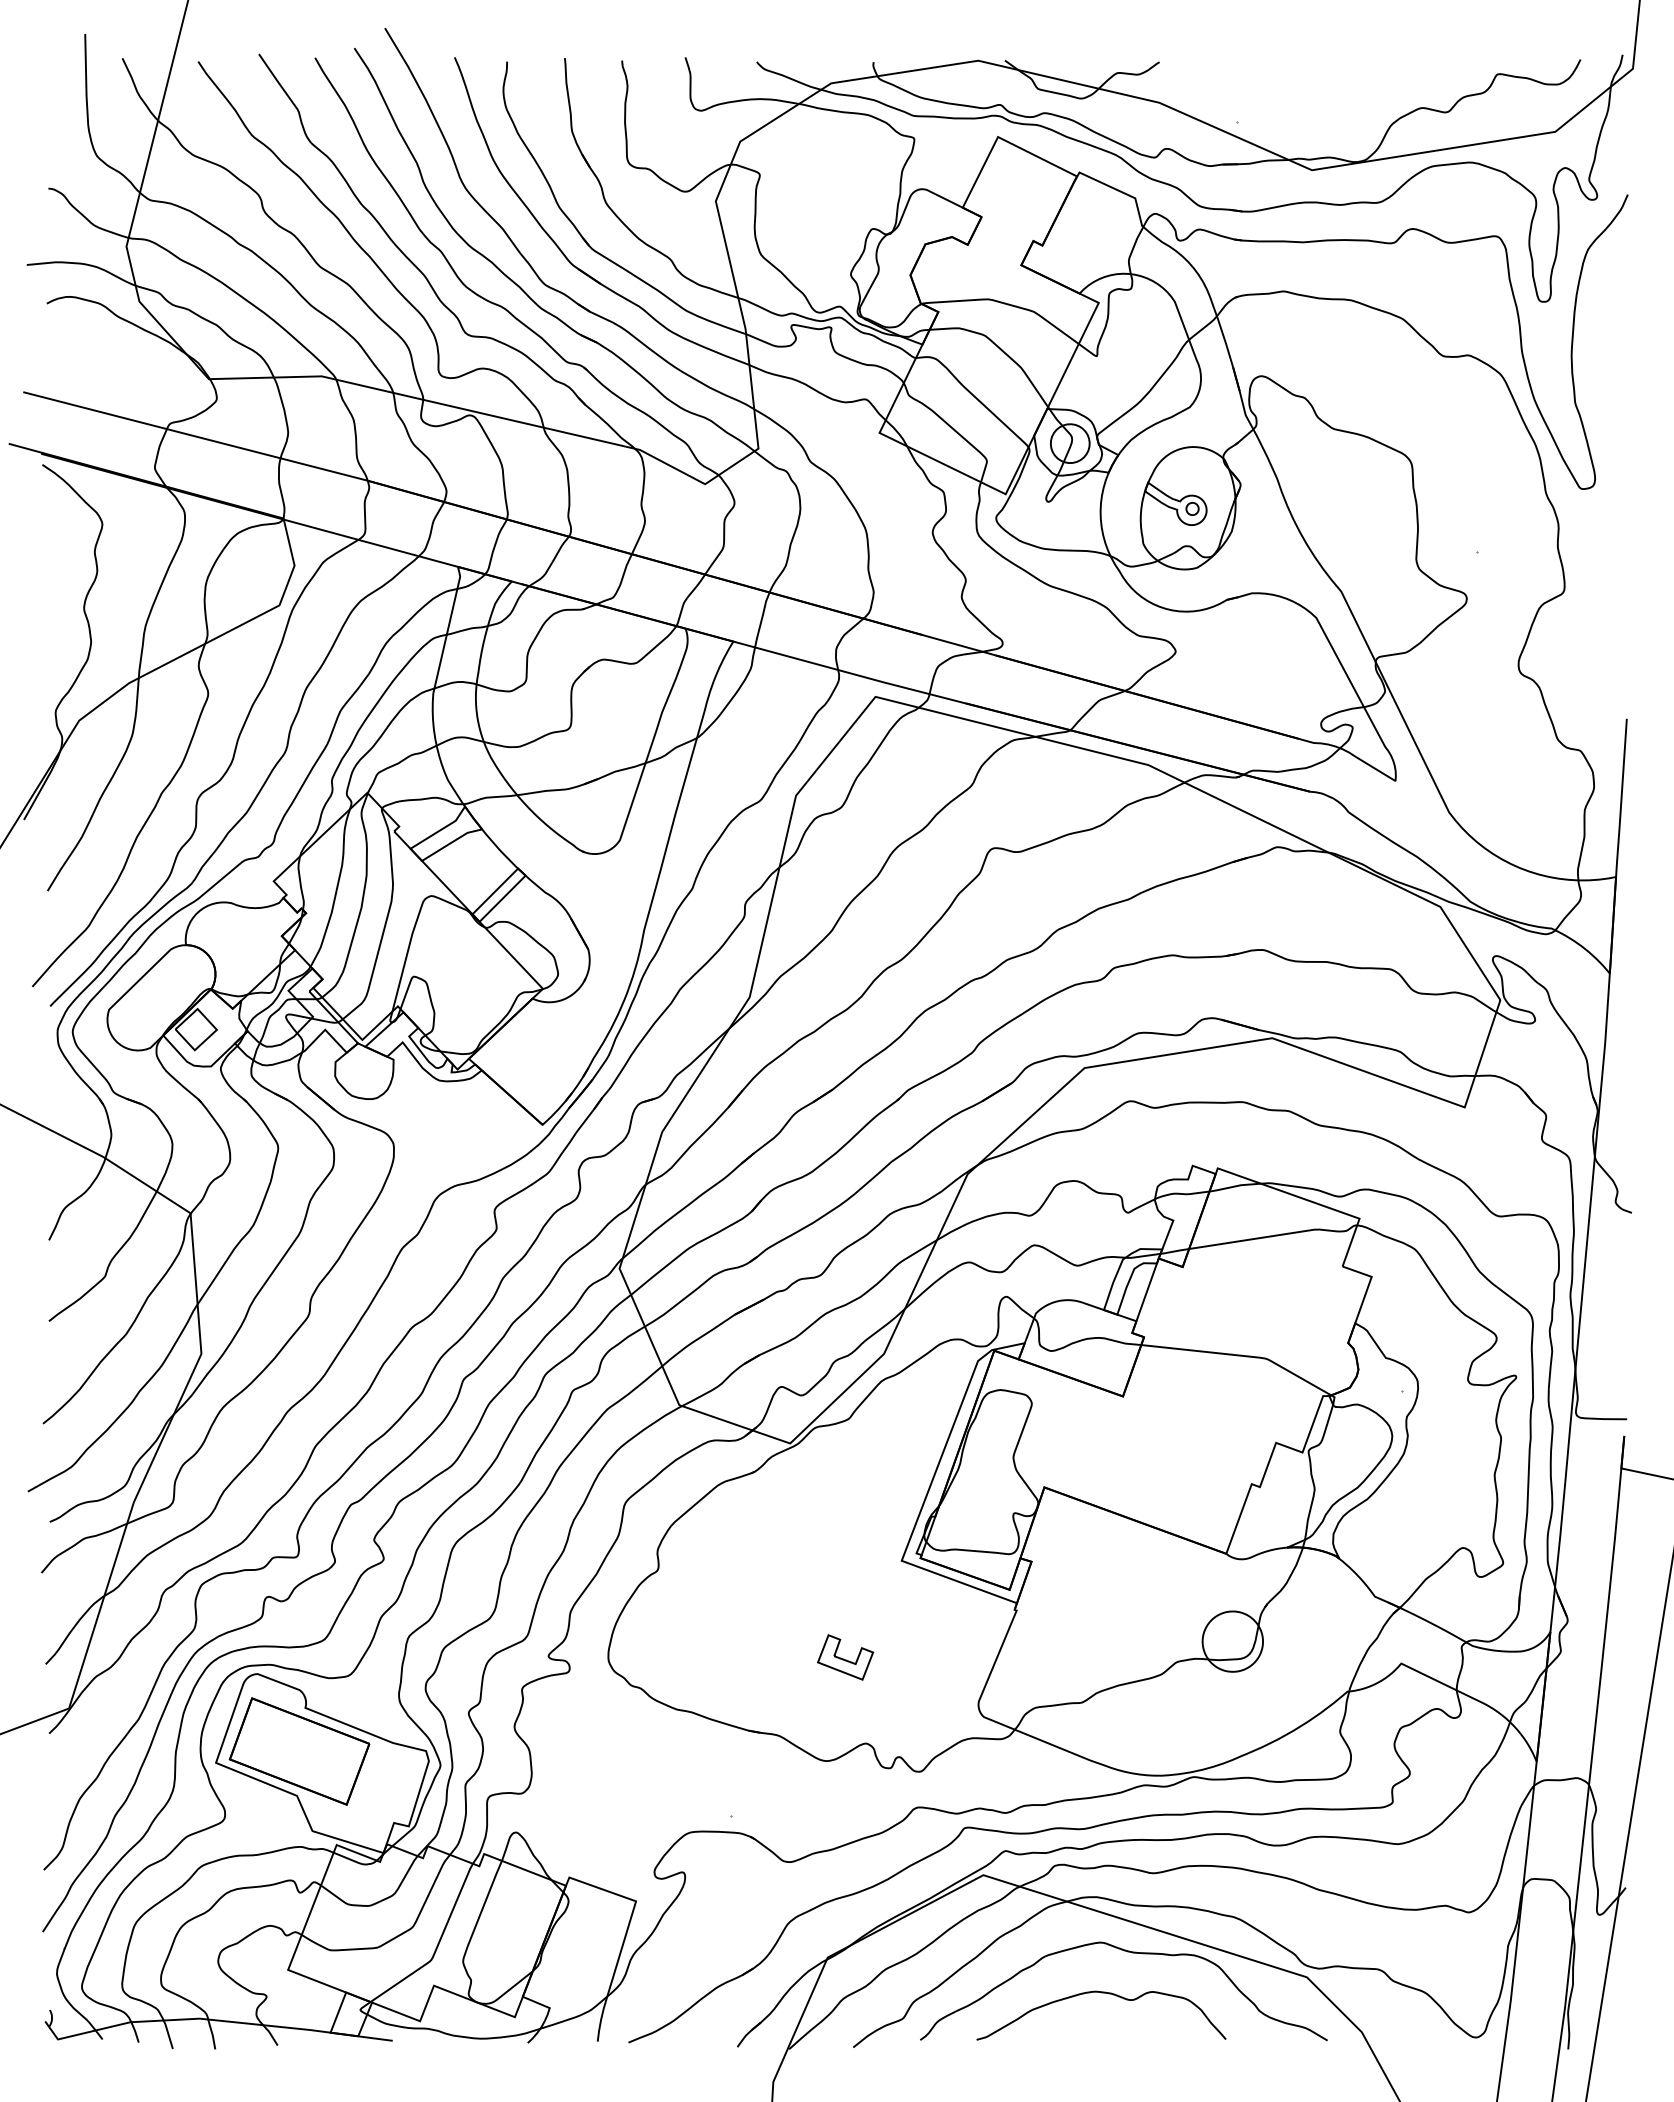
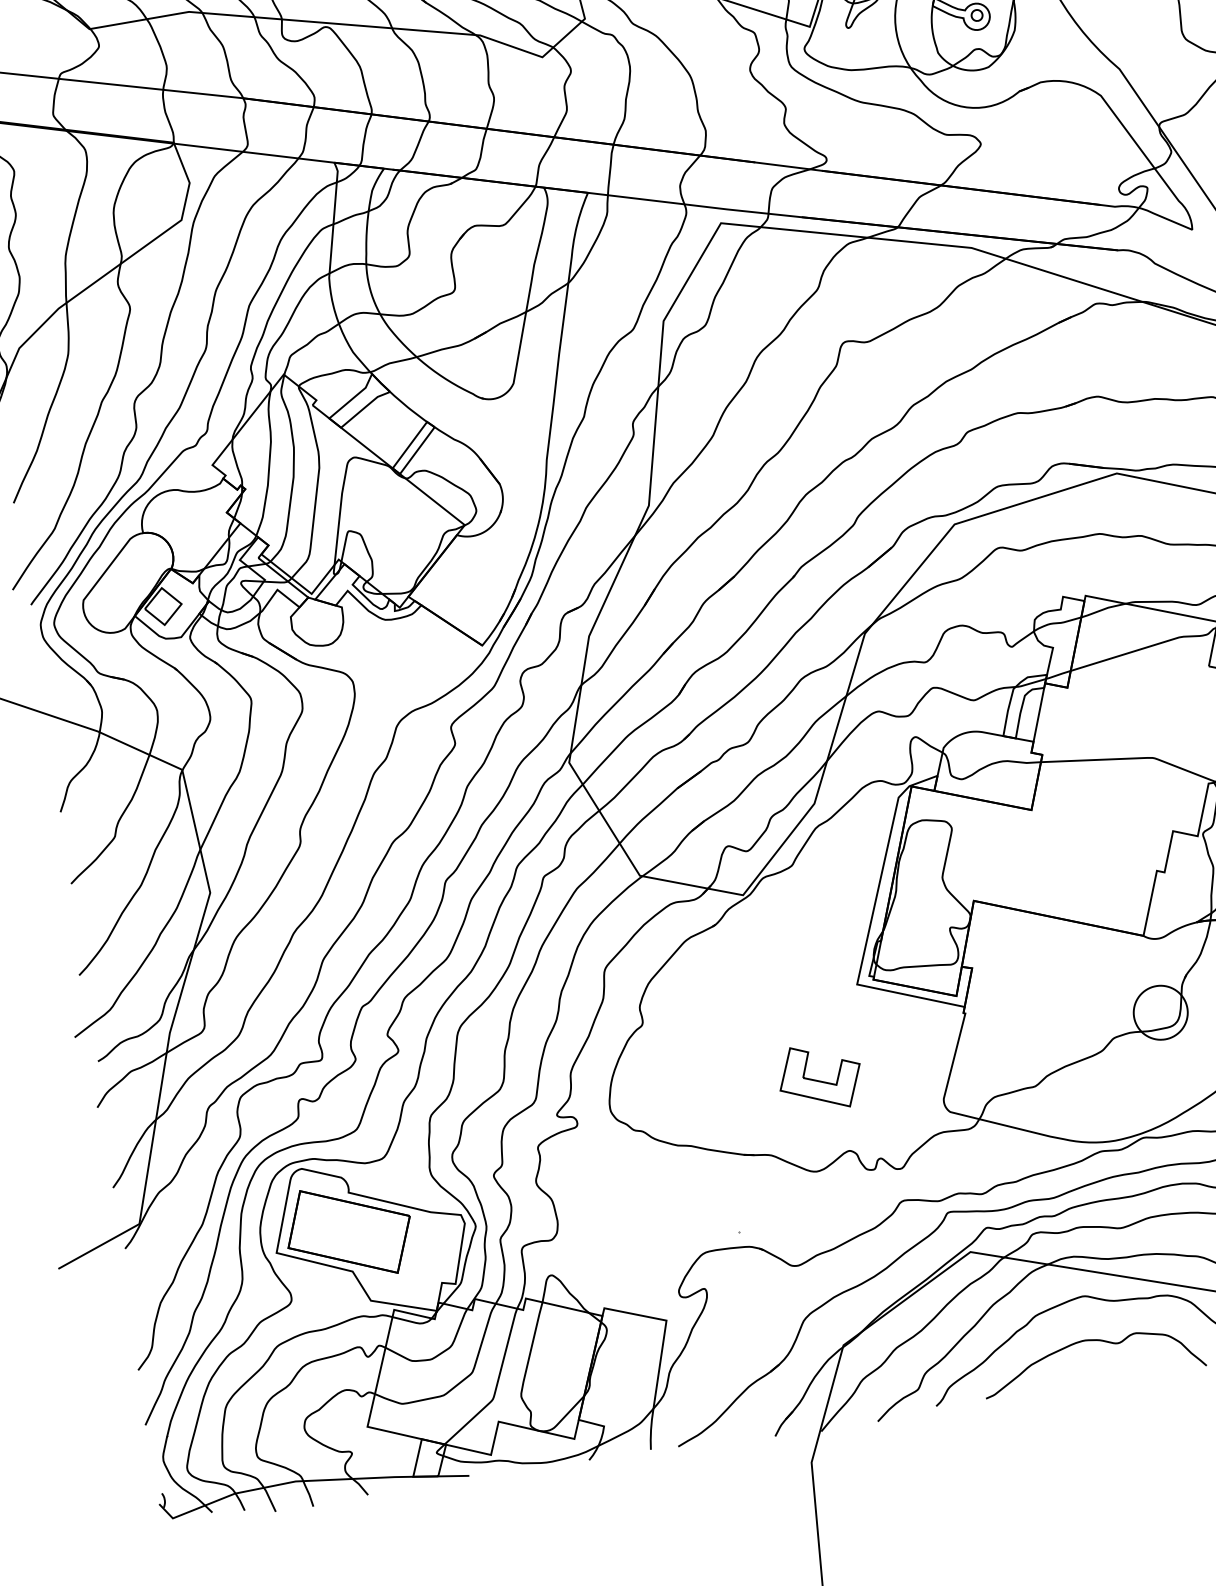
part: (845, 1657) -> (820, 1077), size x1.67

